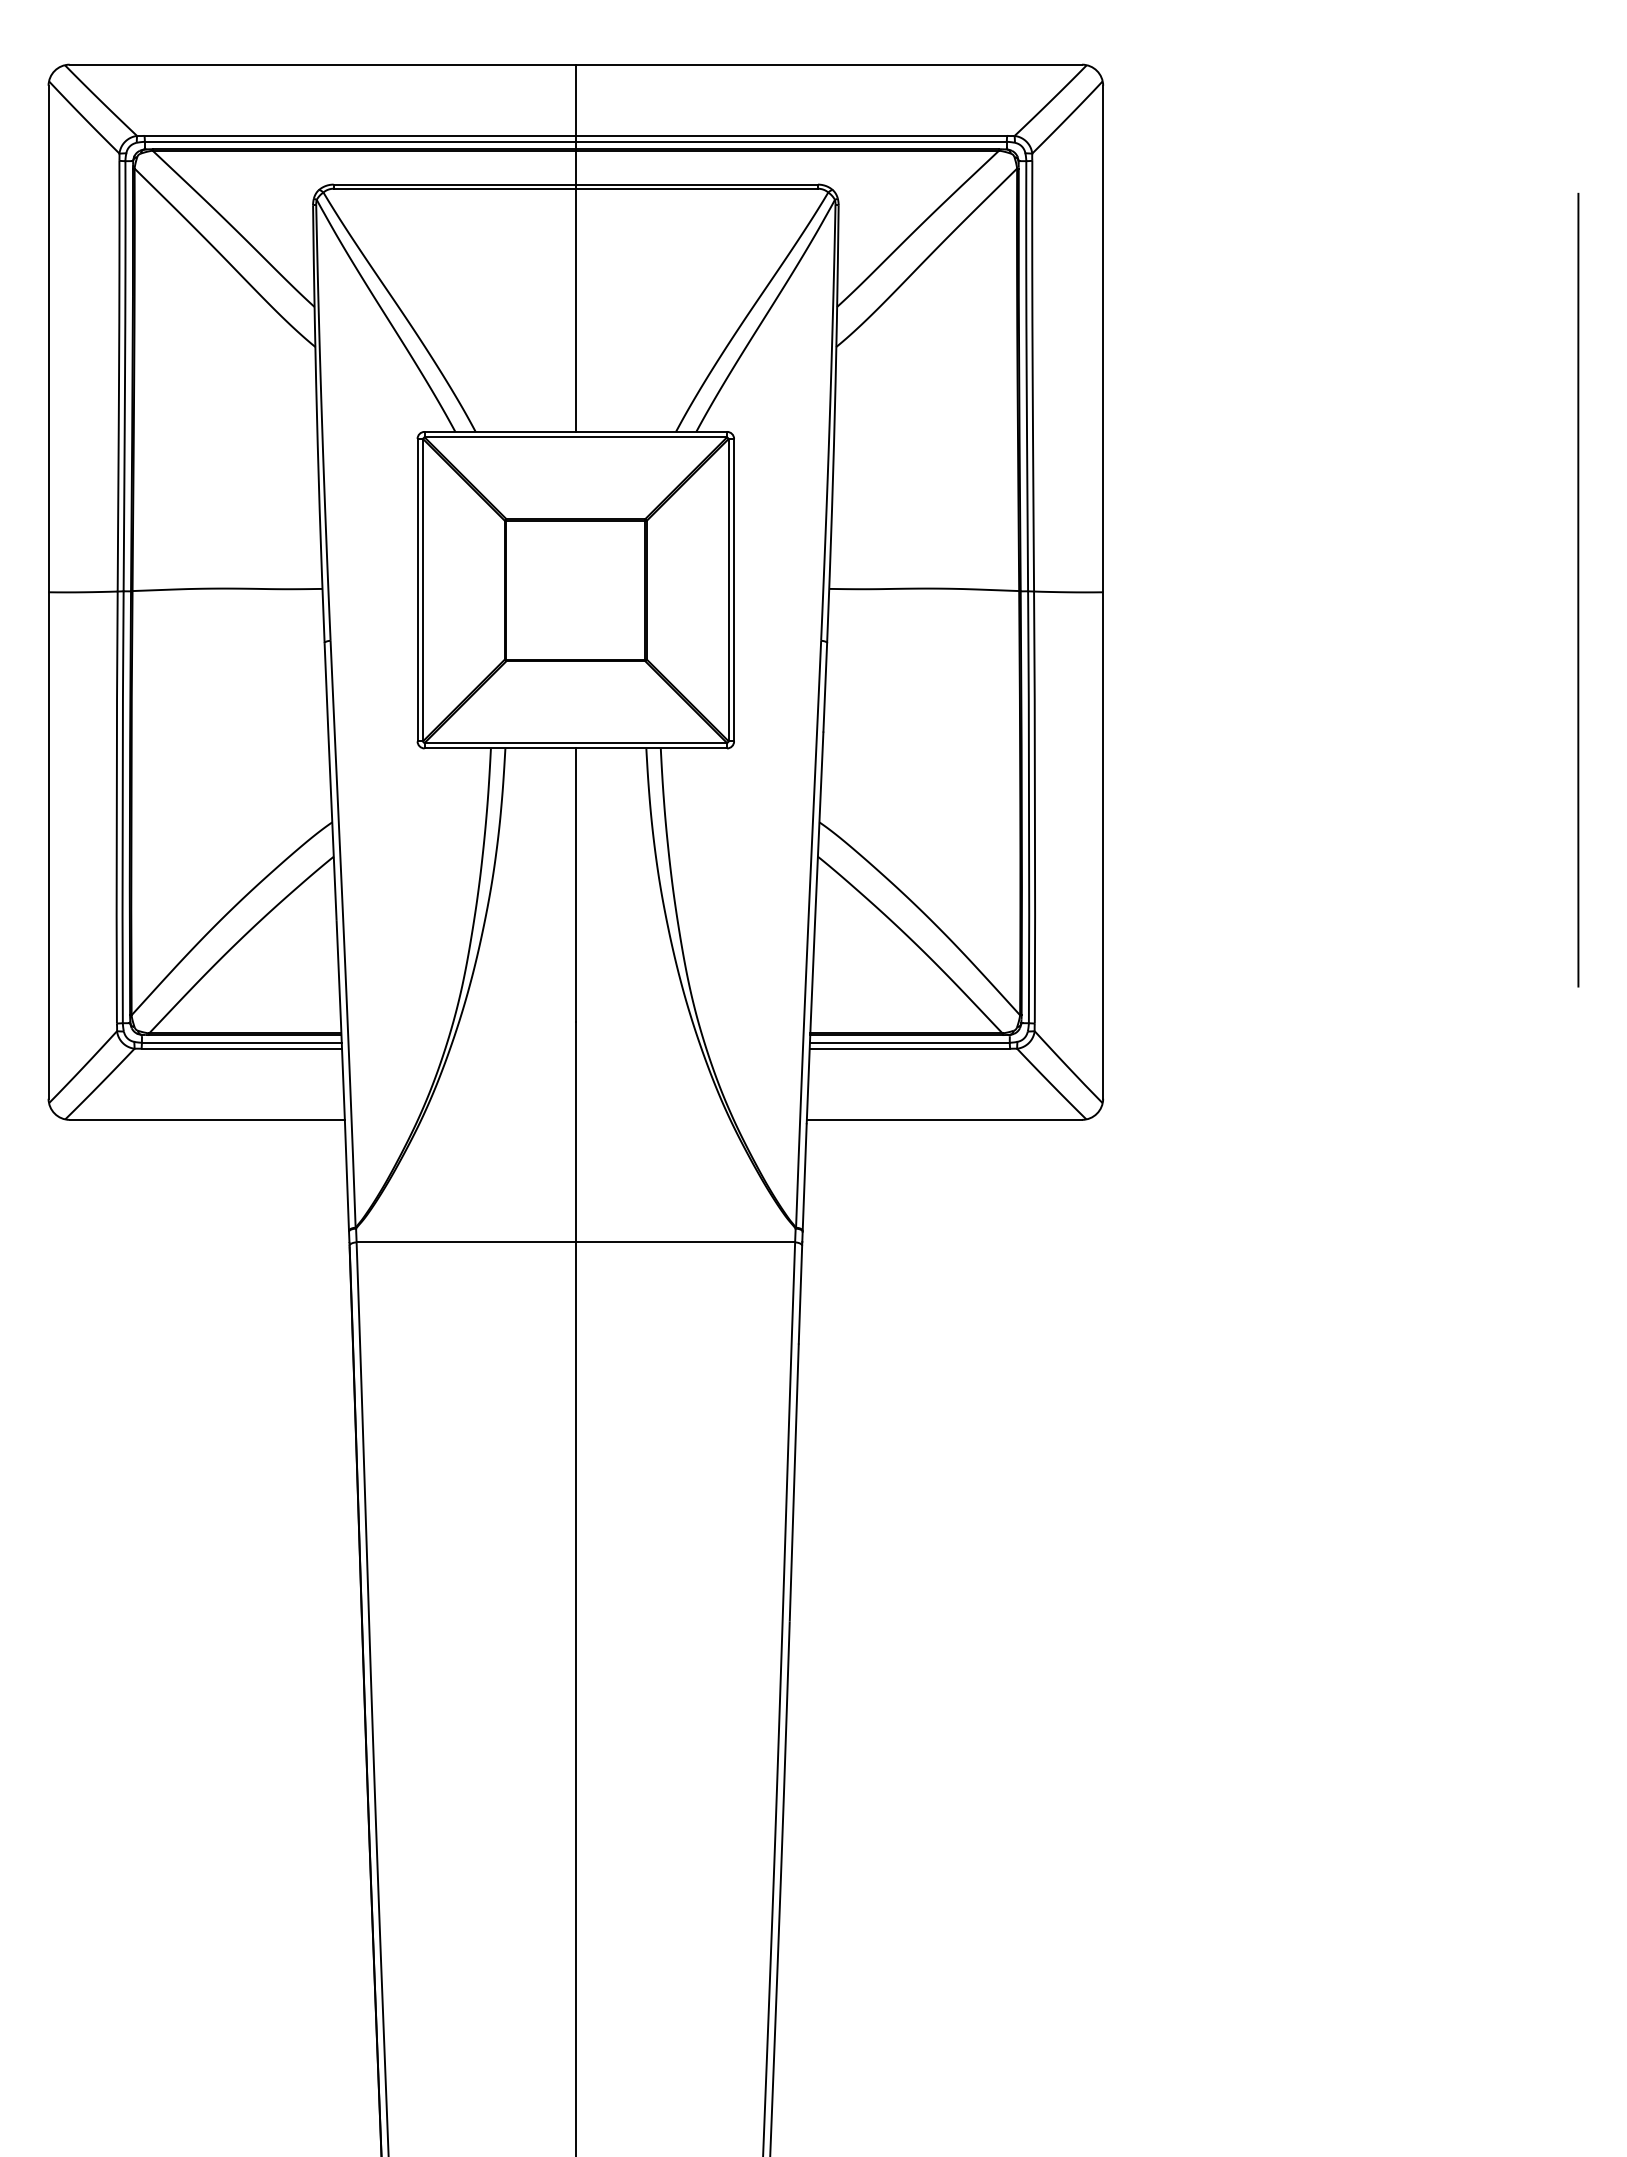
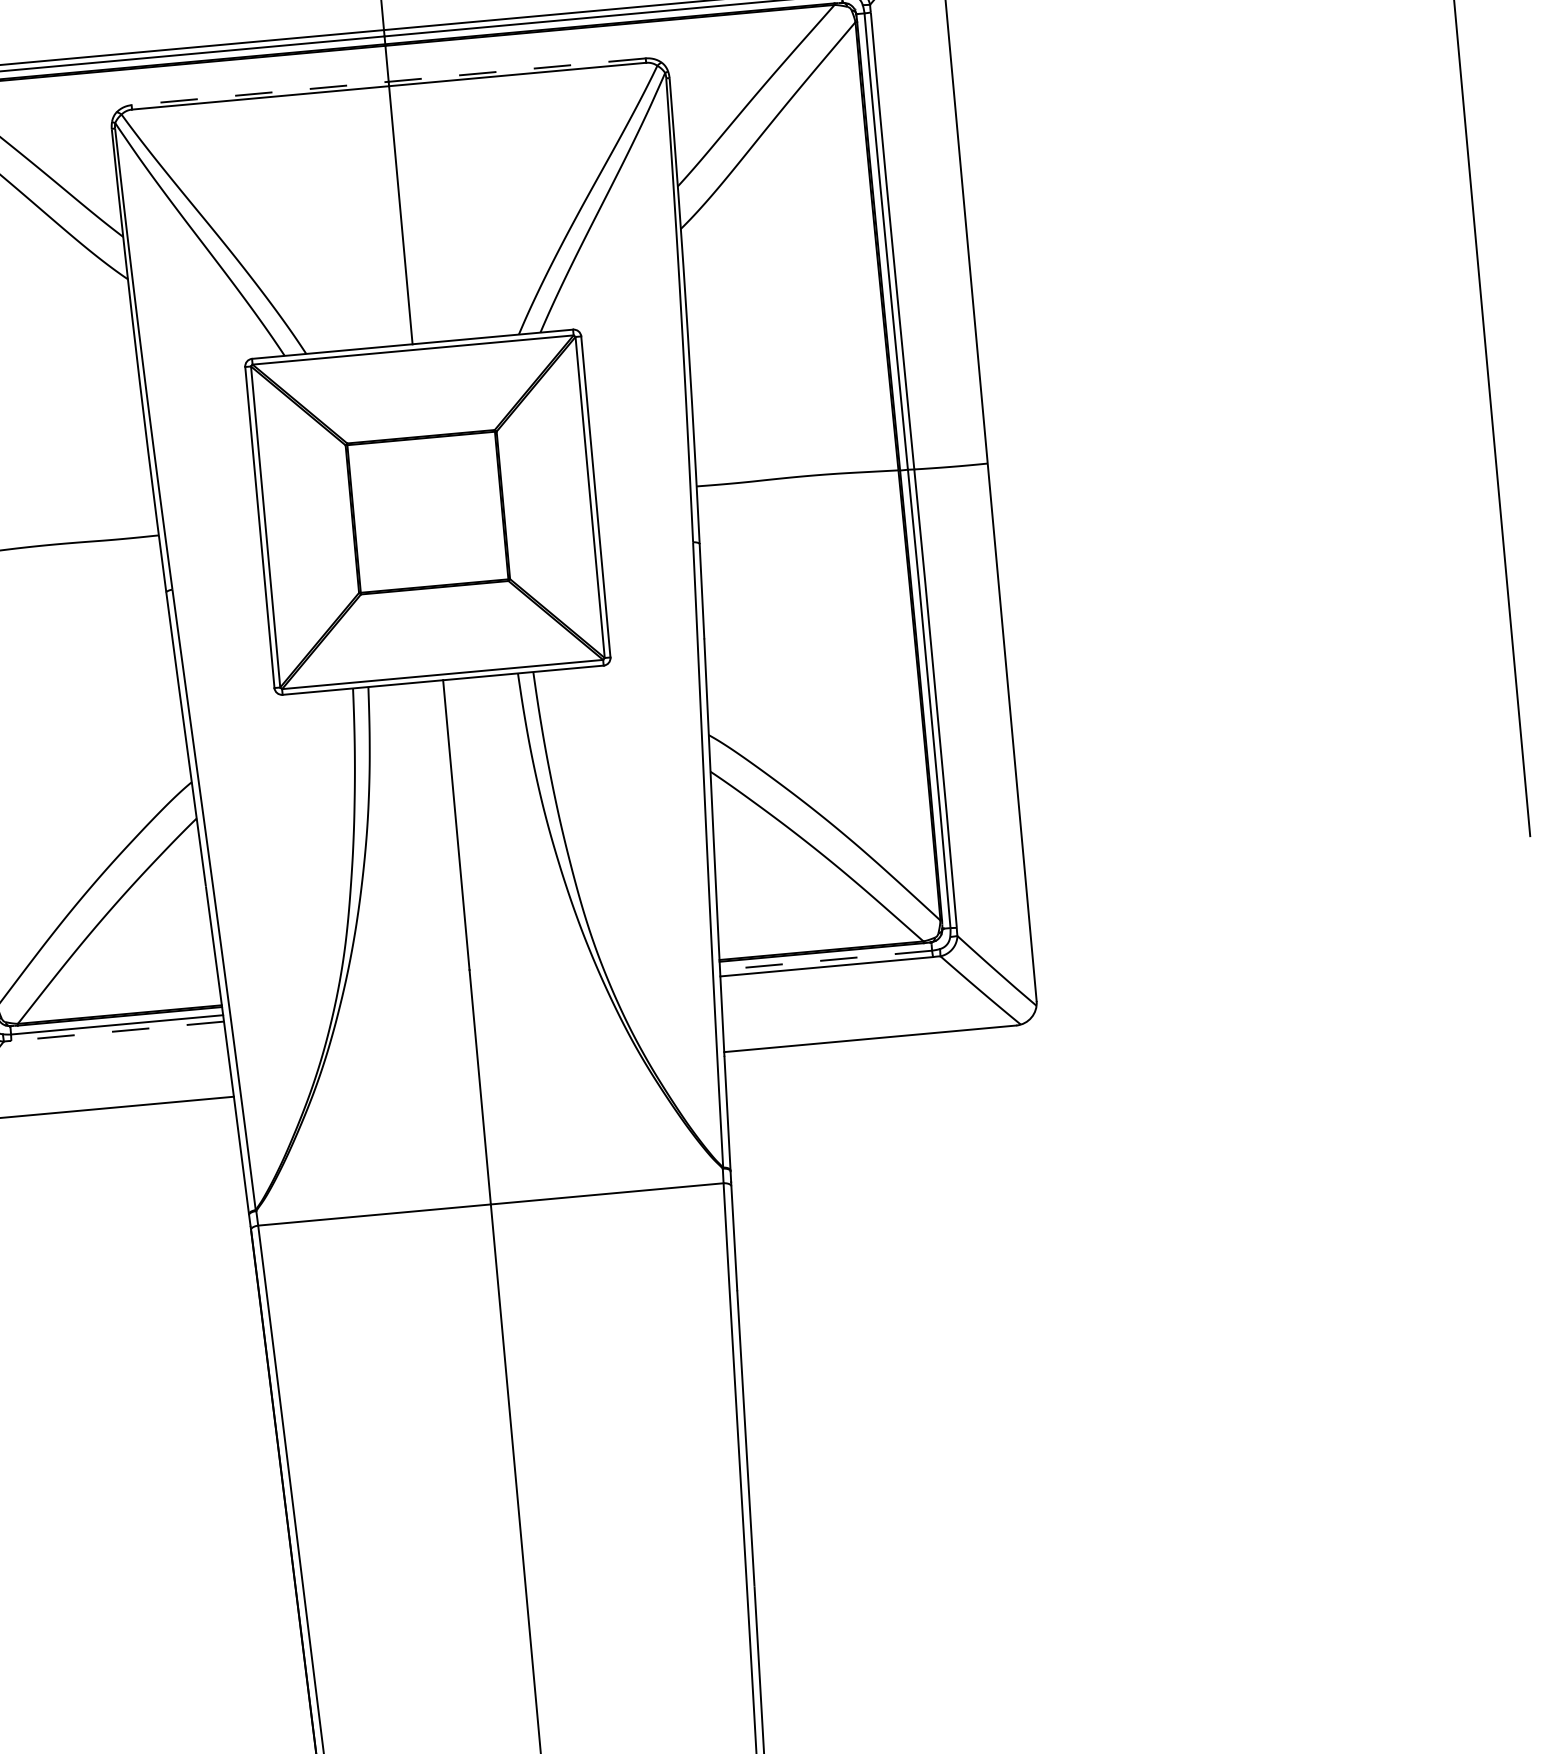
line: (575, 184) -> (388, 81), solid -> dashed
line: (909, 1042) -> (825, 960), solid -> dashed
line: (241, 1048) -> (117, 1030), solid -> dashed

